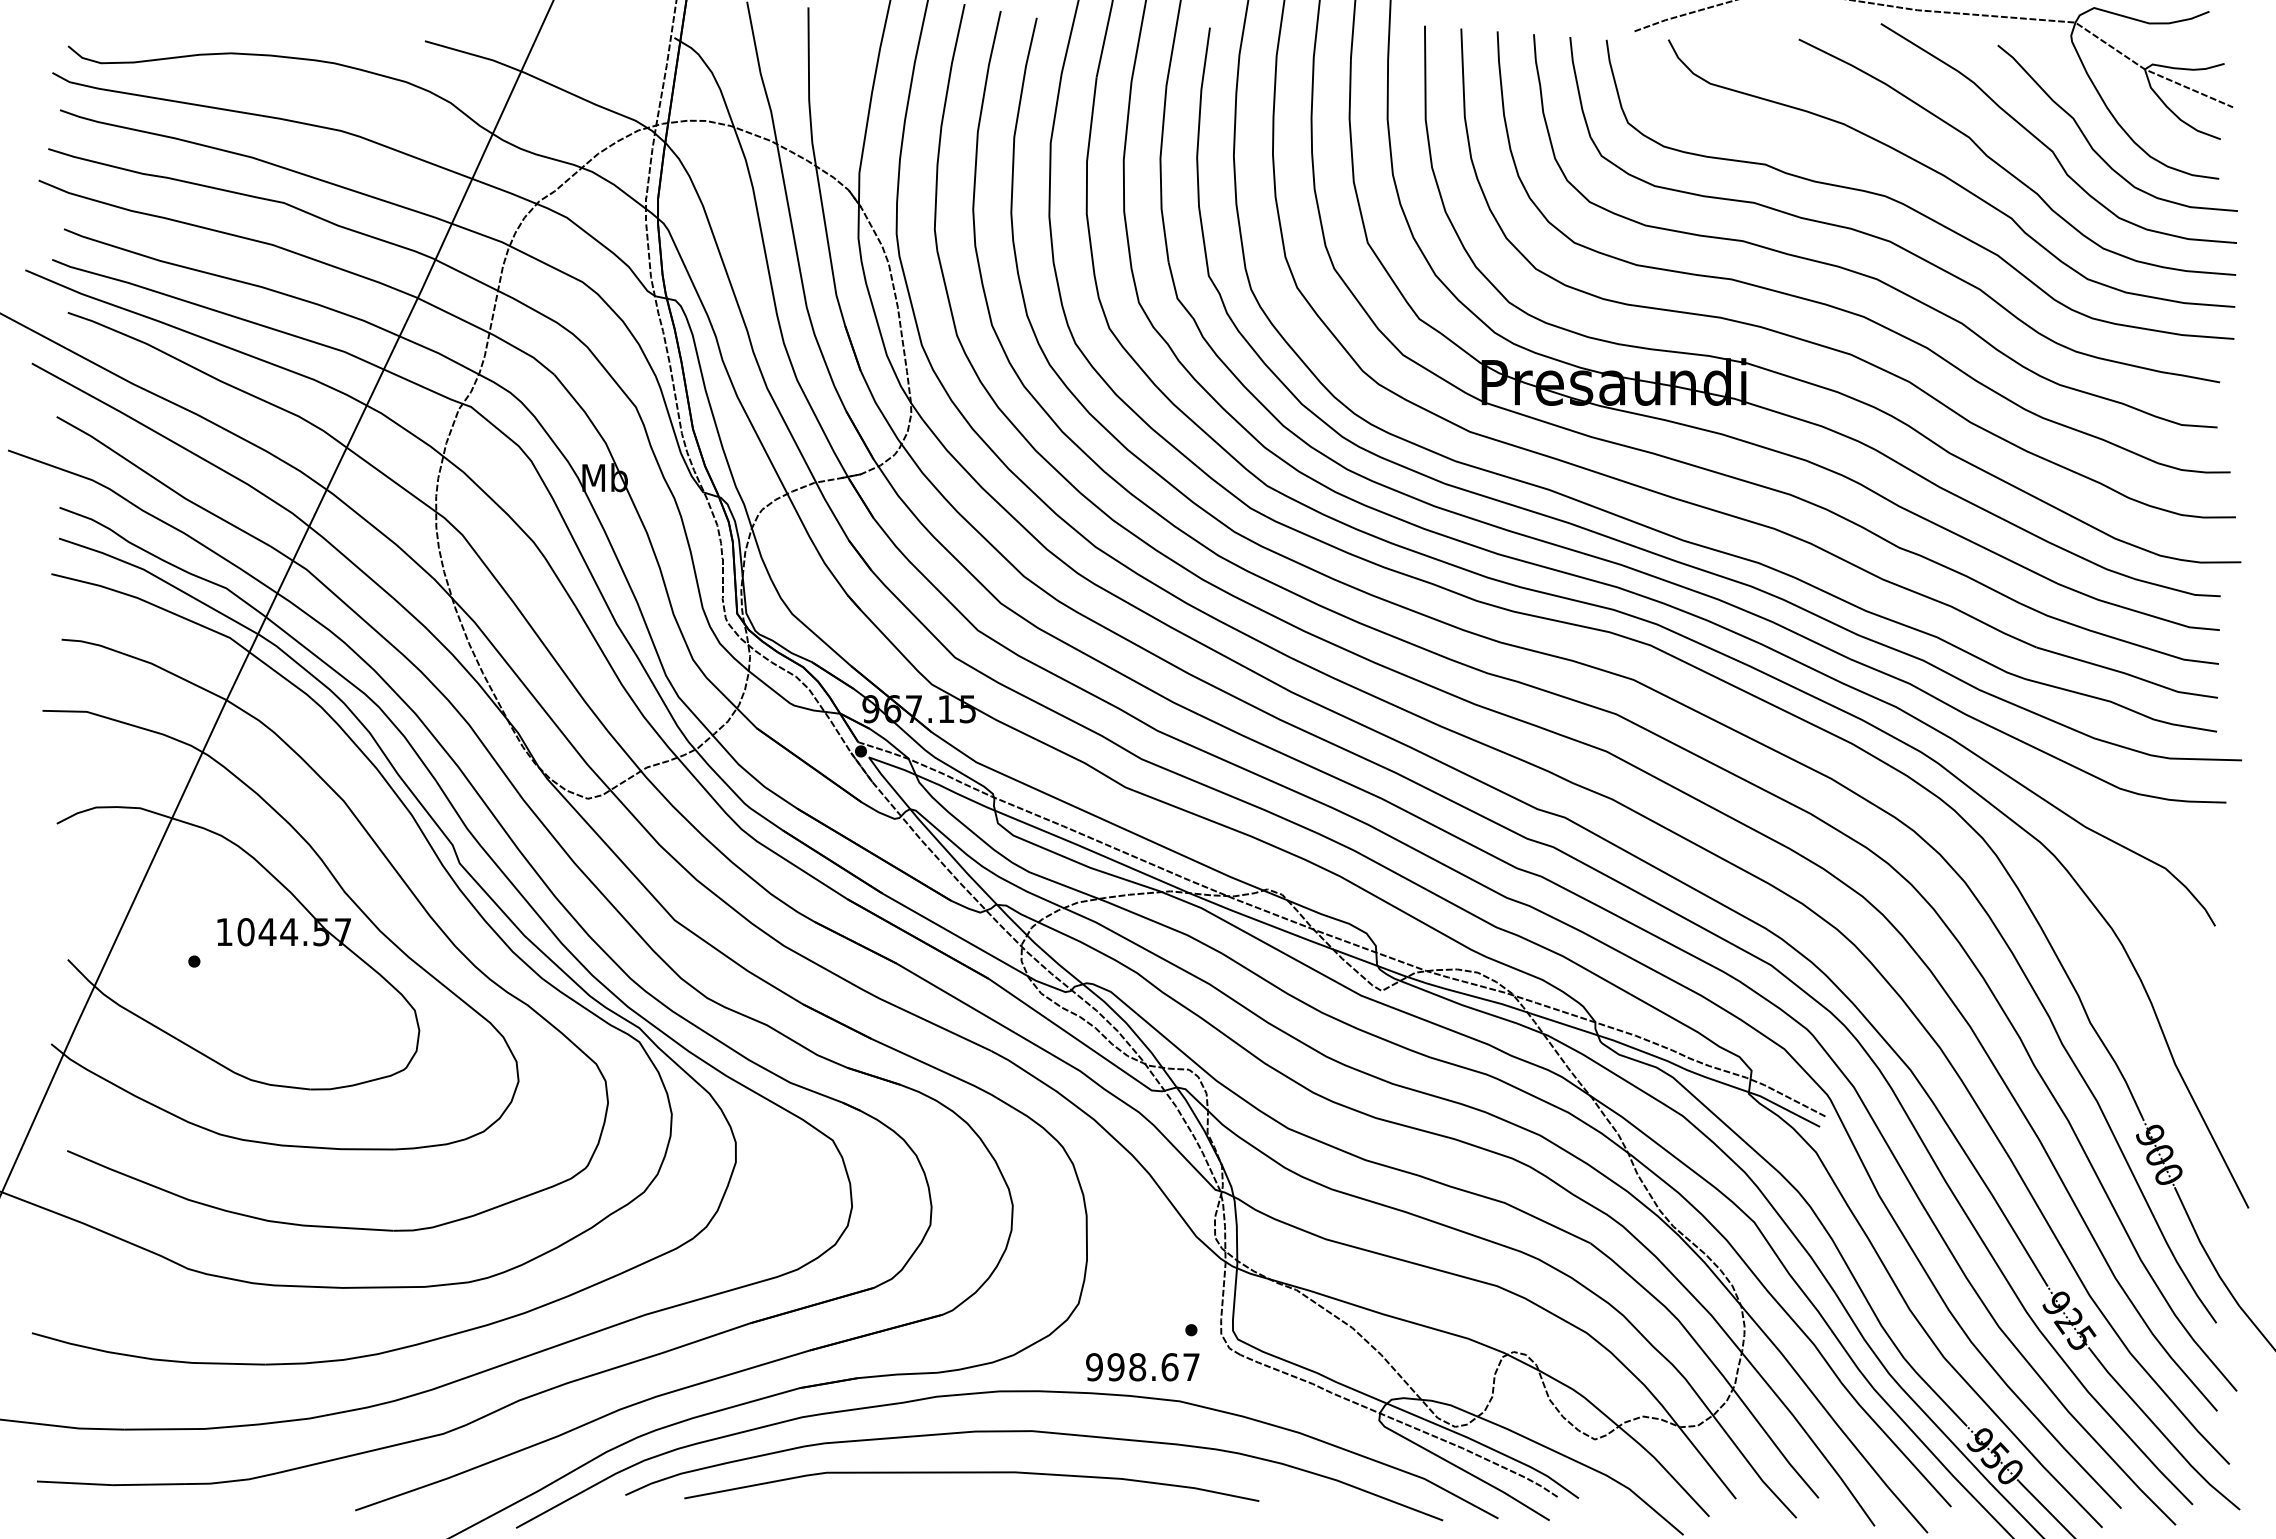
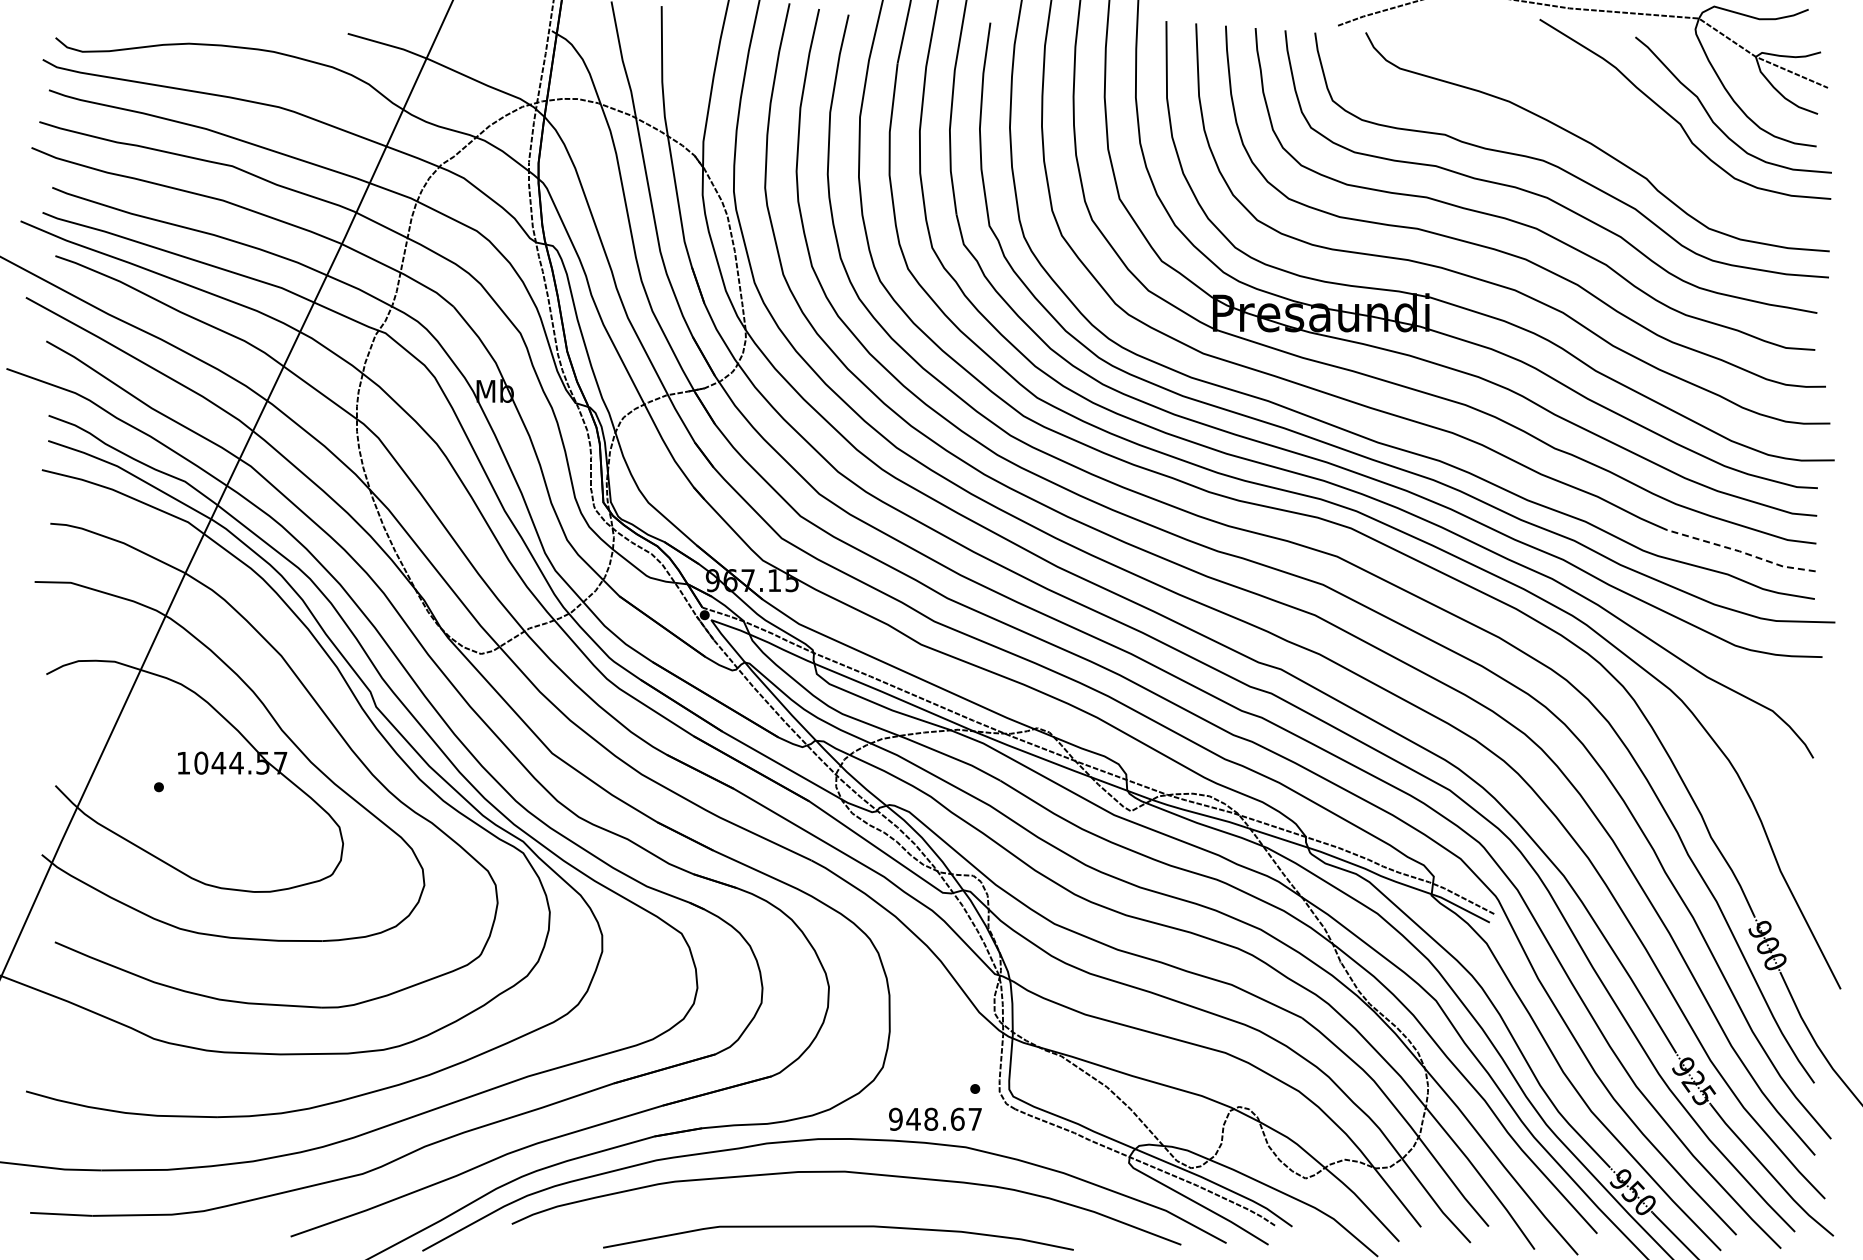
curve: (2010, 171) -> (1645, 140), removed
line: (2127, 673) -> (1741, 551), solid -> dashed
text: (1116, 1366) -> (913, 1118), 998.67 -> 948.67
curve: (971, 1473) -> (838, 1227), moved

